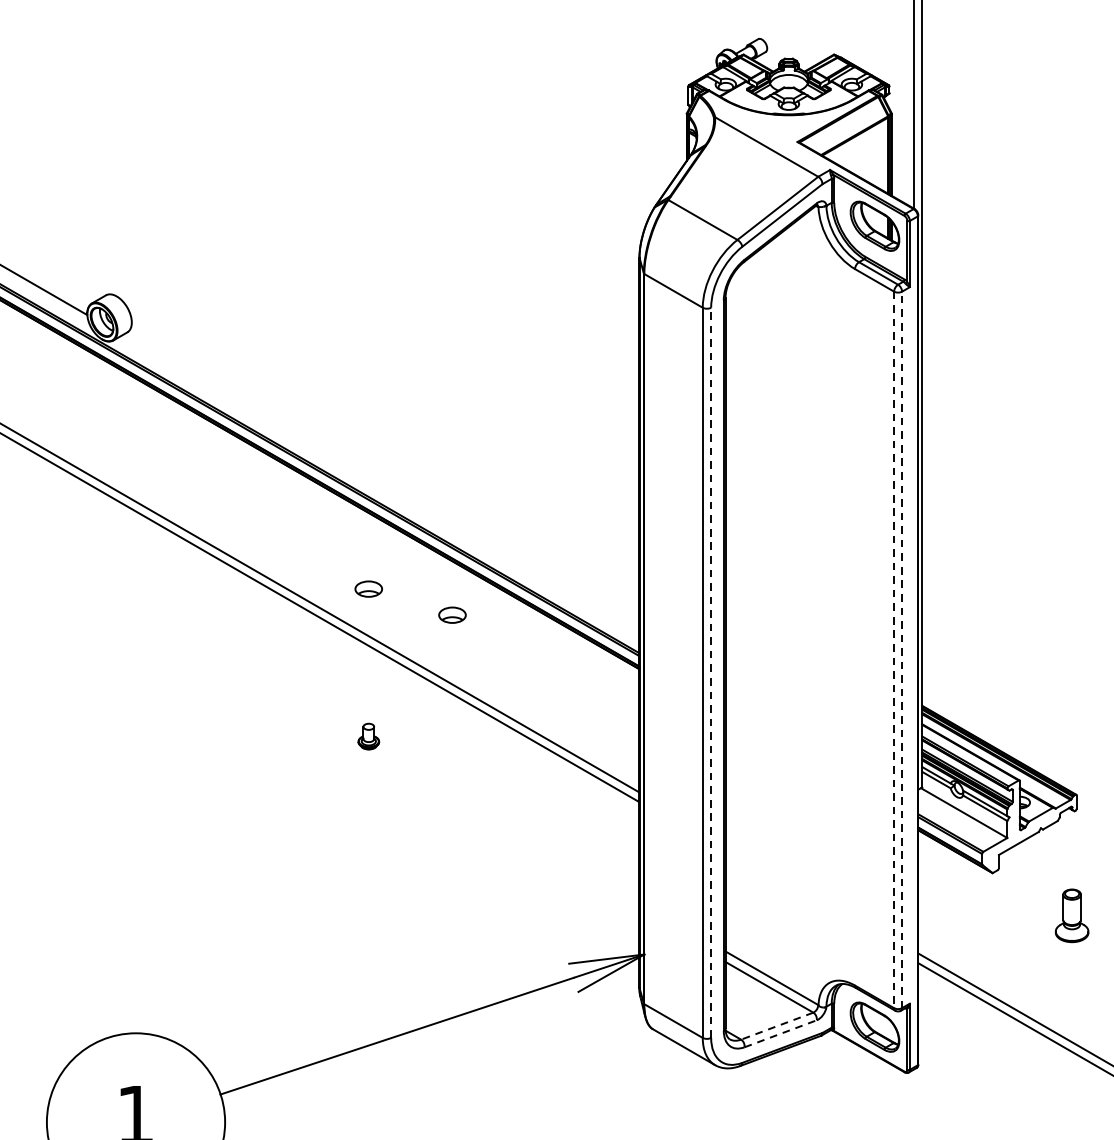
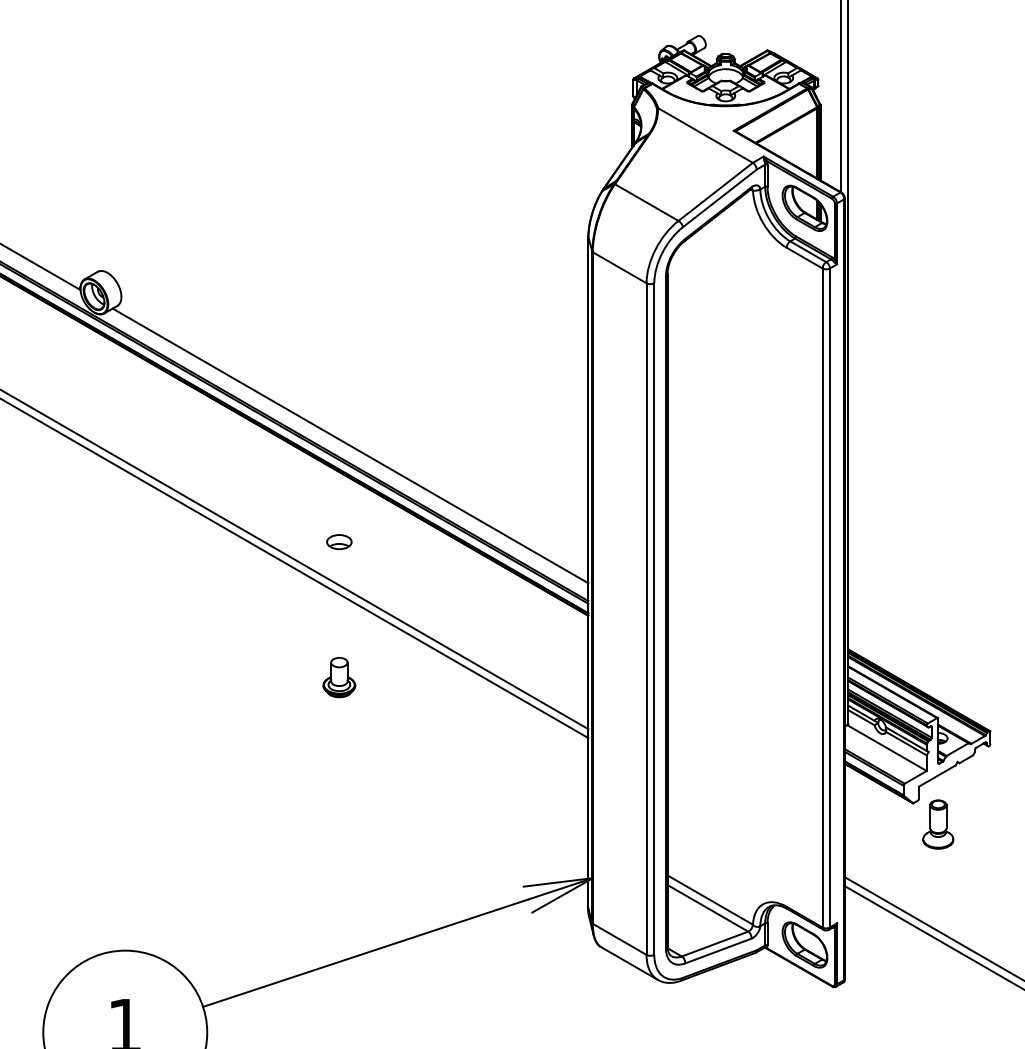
line: (380, 484) -> (350, 445), added
part: (452, 615) -> (416, 566), removed
line: (894, 650) -> (822, 598), dashed -> solid
line: (901, 650) -> (829, 598), dashed -> solid
line: (711, 673) -> (654, 619), dashed -> solid
part: (368, 736) -> (339, 677), size x1.67
part: (1072, 915) -> (938, 824), moved
line: (776, 1026) -> (714, 944), dashed -> solid
line: (780, 1033) -> (718, 950), dashed -> solid

